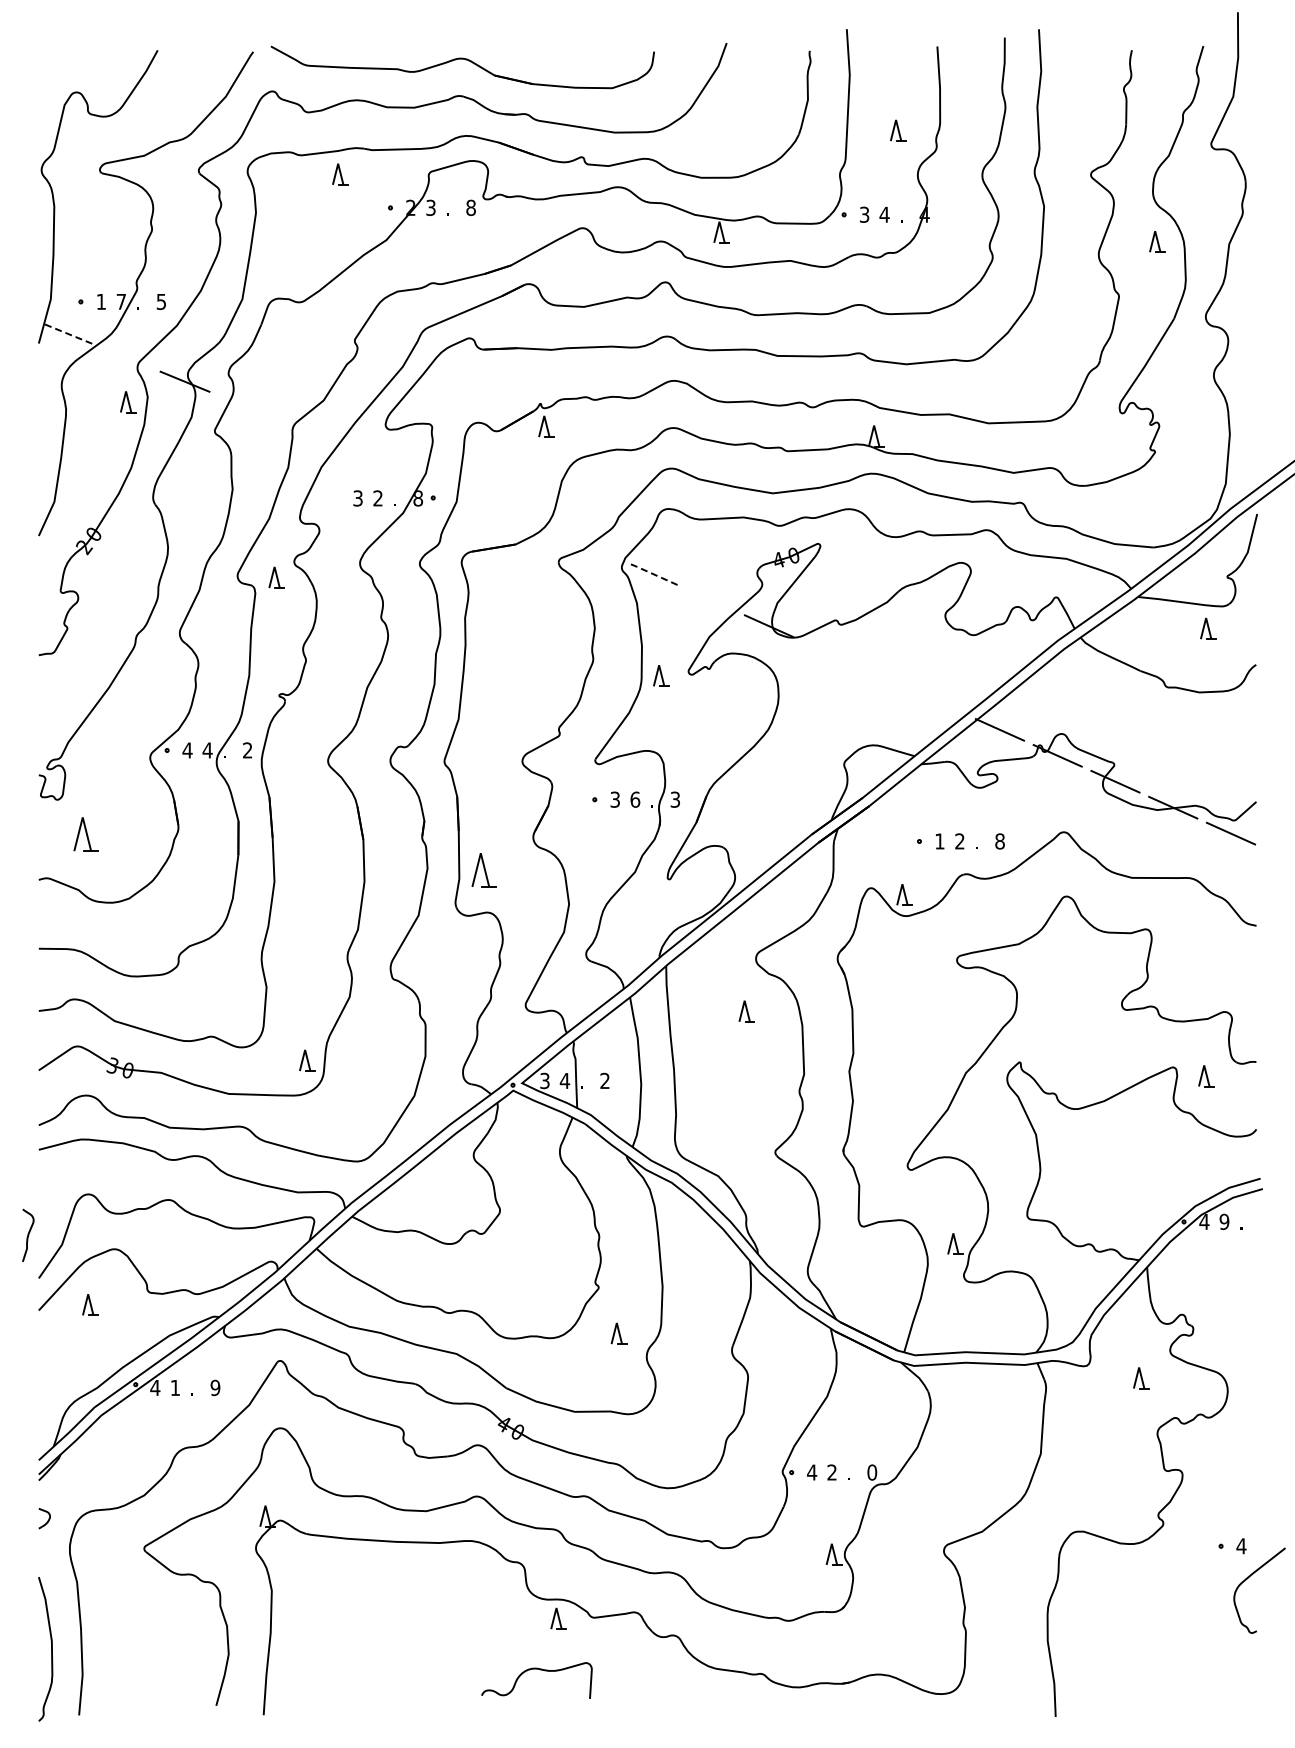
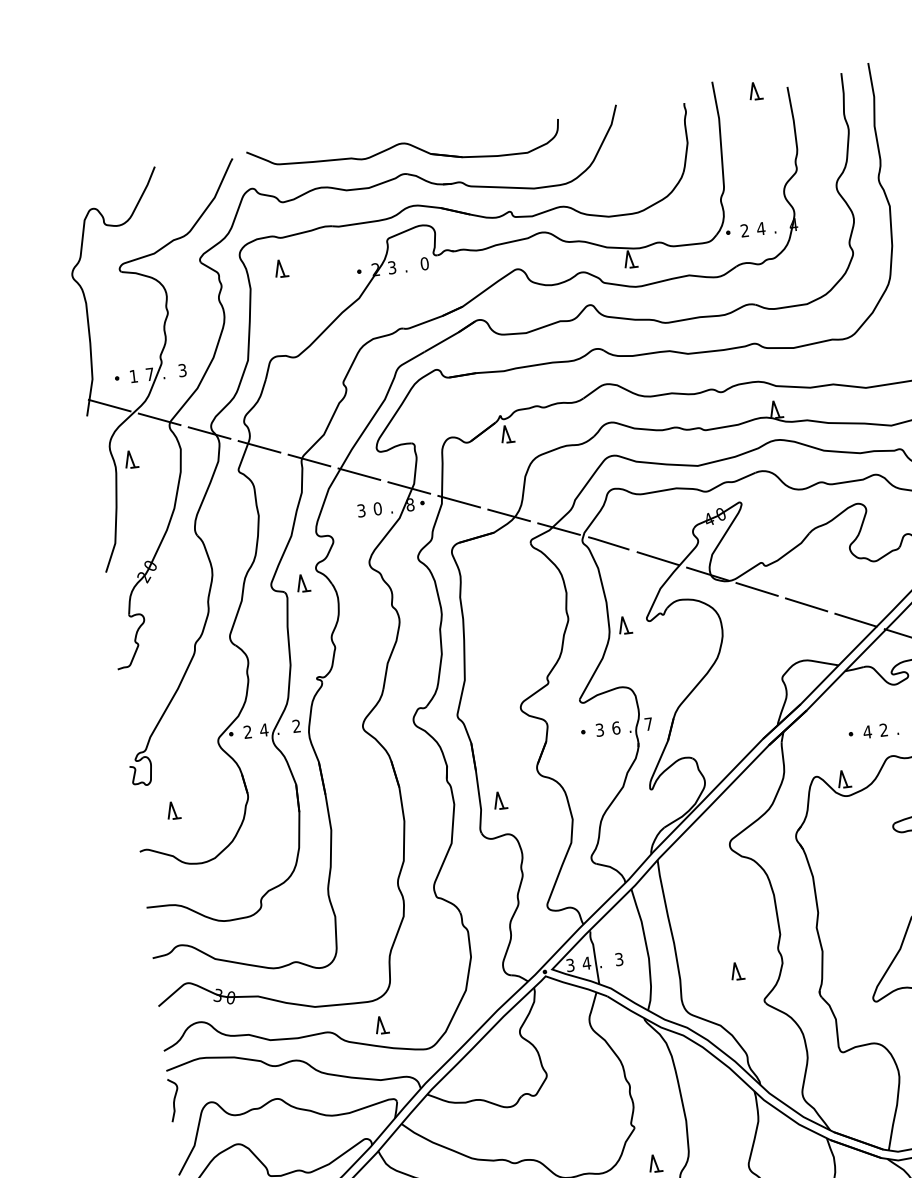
part: (898, 130) -> (755, 90), moved
part: (340, 174) -> (281, 268), moved
text: (470, 207) -> (424, 263), 8 -> 0
text: (864, 214) -> (744, 230), 3 -> 2
text: (161, 301) -> (182, 370), 5 -> 3
line: (67, 333) -> (109, 405), dashed -> solid
line: (126, 357) -> (159, 419), added
part: (128, 402) -> (131, 459), moved
line: (243, 405) -> (259, 446), added
line: (301, 429) -> (308, 460), added
line: (360, 453) -> (359, 474), added
line: (418, 477) -> (408, 487), added
text: (377, 498) -> (377, 508), 2 -> 0
line: (477, 501) -> (458, 501), added
line: (536, 525) -> (509, 515), added
line: (594, 549) -> (558, 529), added
line: (652, 573) -> (607, 542), dashed -> solid
line: (711, 599) -> (658, 558), added
line: (826, 651) -> (756, 589), added
line: (884, 677) -> (806, 604), added
line: (942, 703) -> (856, 619), added
text: (187, 750) -> (247, 732), 4 -> 2
text: (674, 799) -> (648, 724), 3 -> 7
part: (85, 834) -> (173, 810), size x0.62
text: (939, 841) -> (867, 732), 1 -> 4
part: (483, 870) -> (499, 800), size x0.62
part: (746, 1011) -> (737, 971), moved
part: (307, 1060) -> (382, 1024), moved
text: (604, 1081) -> (618, 959), 2 -> 3
curve: (28, 1234) -> (174, 1099), moved

